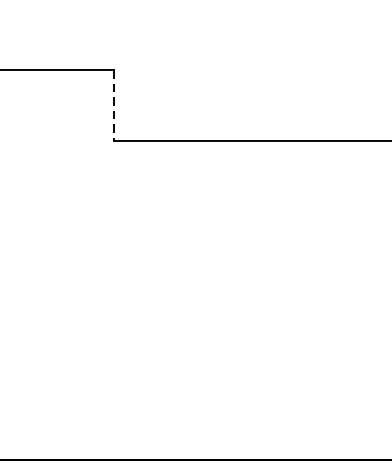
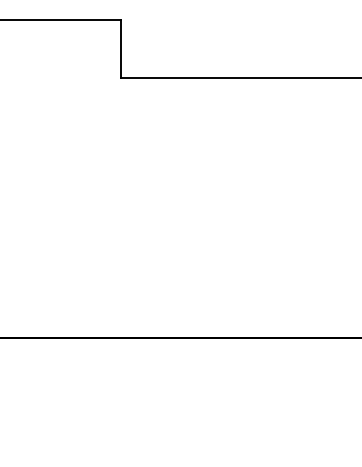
line: (114, 105) -> (121, 48), dashed -> solid

